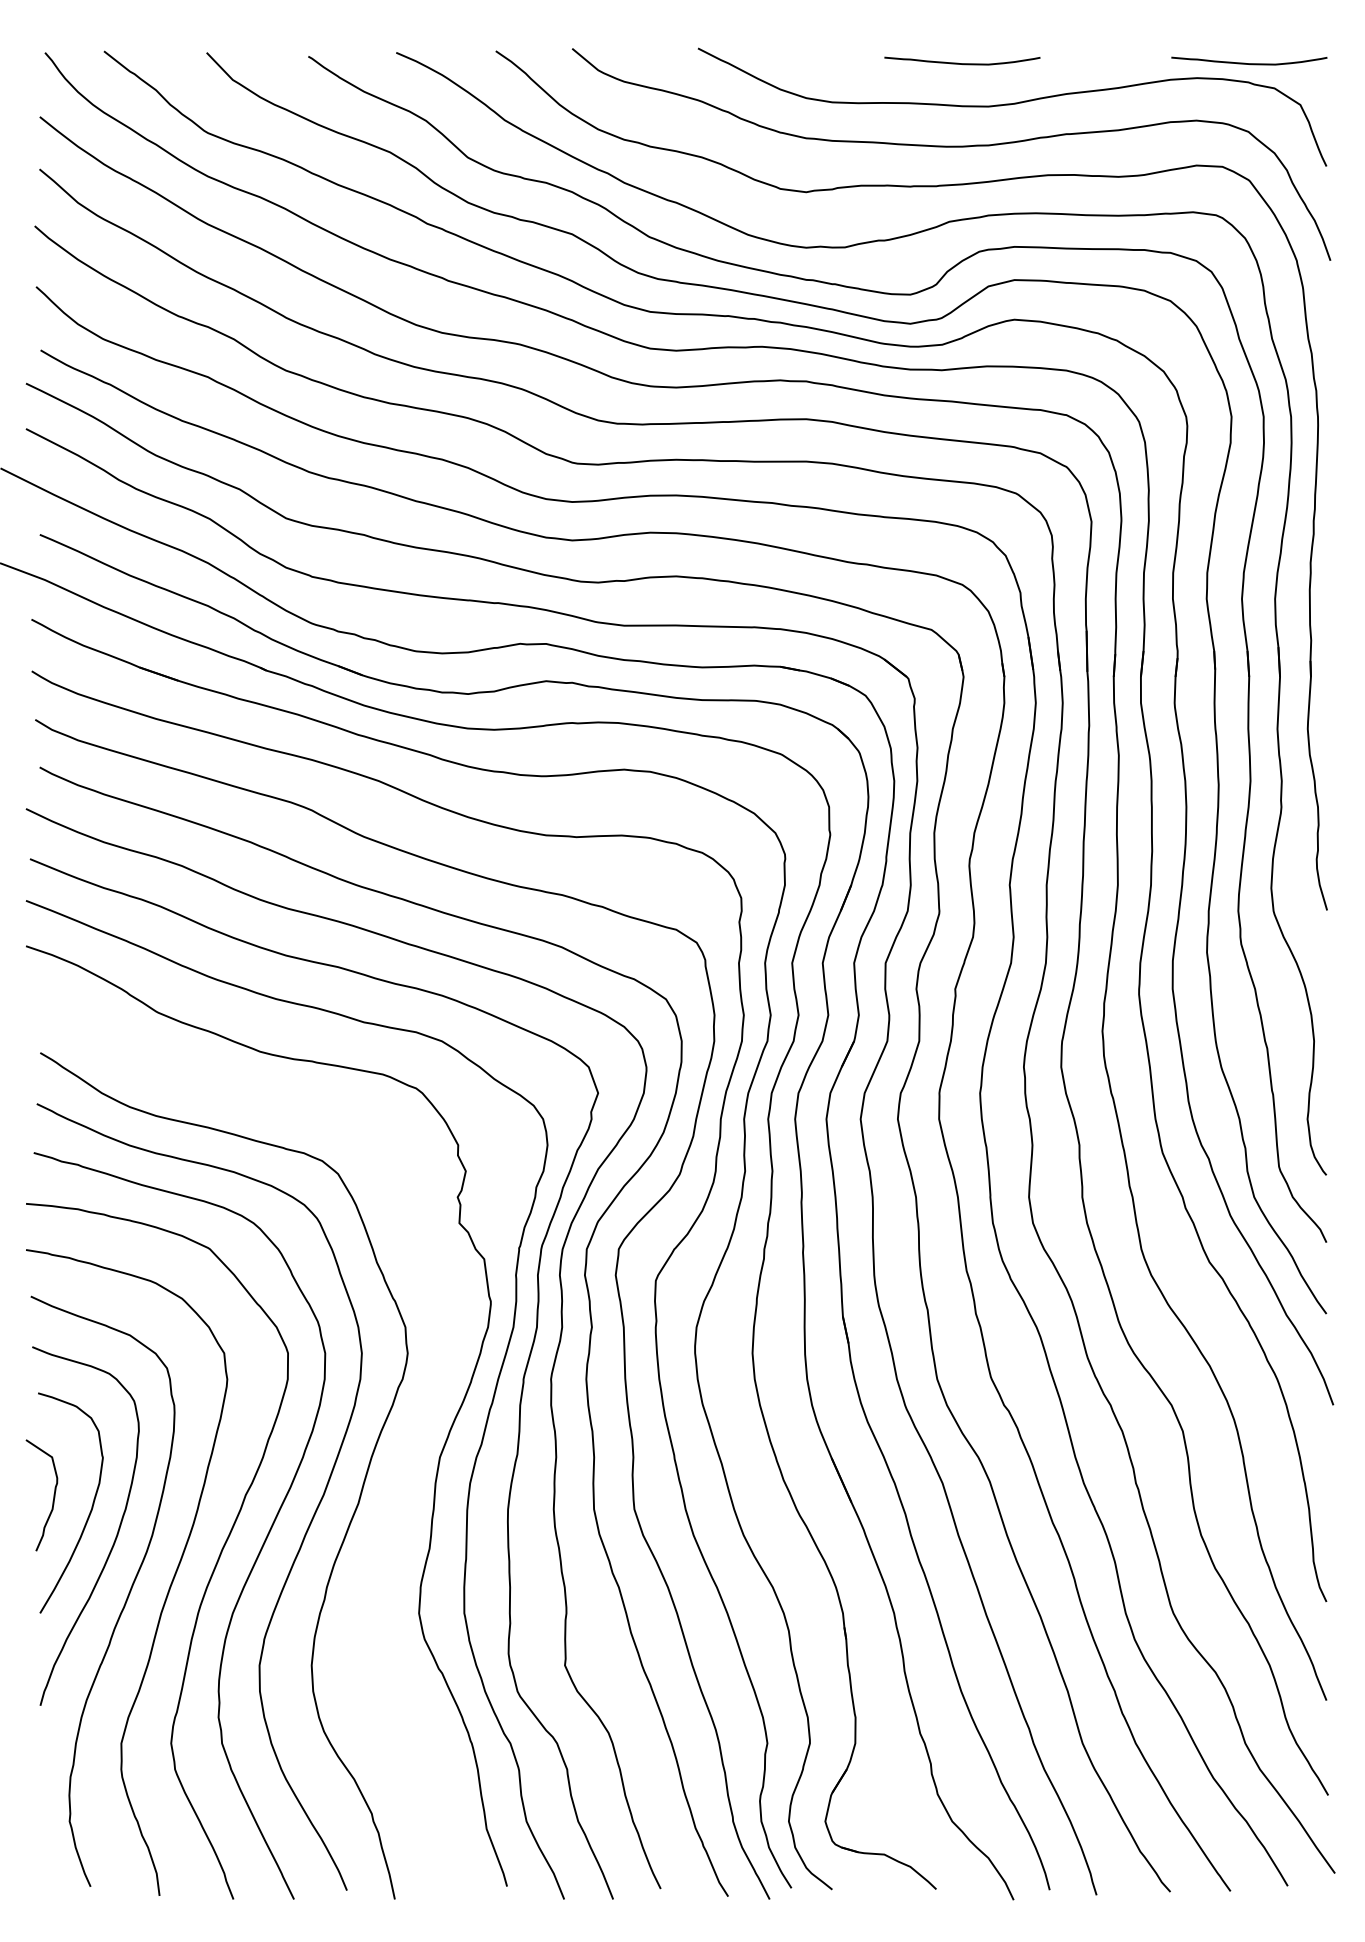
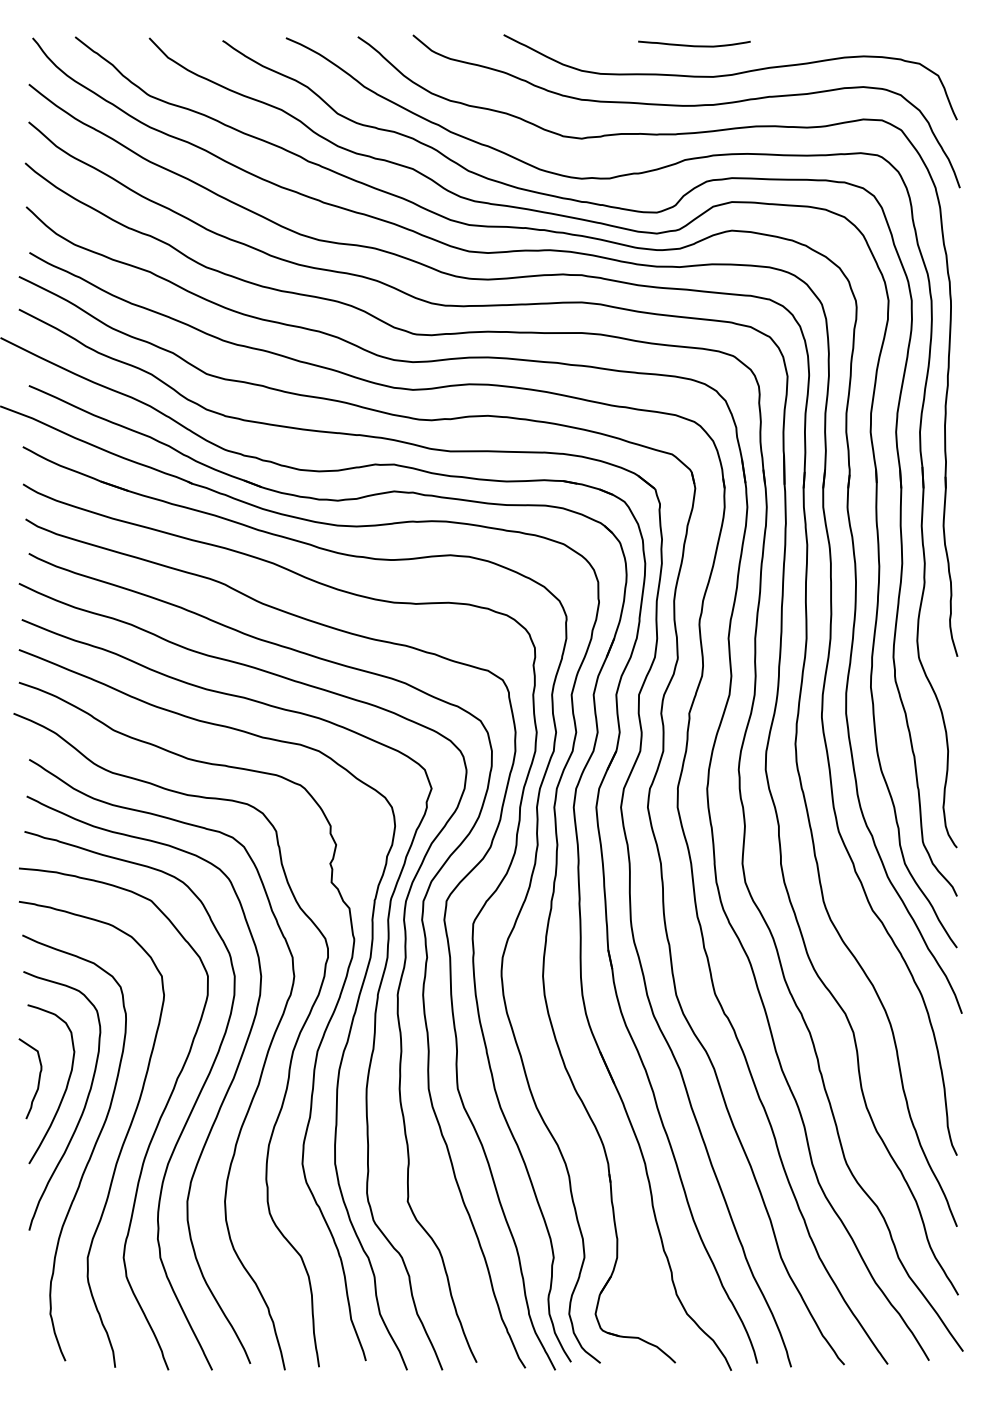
curve: (1249, 63) -> (901, 45), removed
curve: (402, 1465) -> (290, 1057), added

